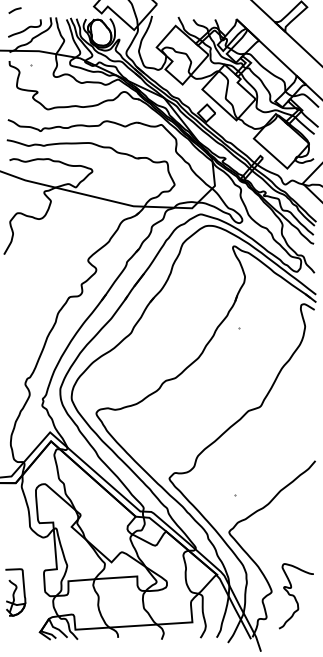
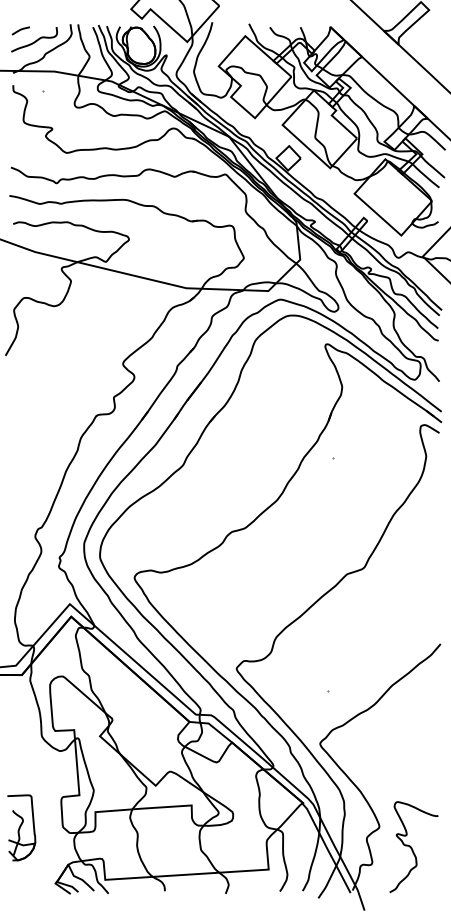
curve: (14, 10) -> (20, 30), moved
curve: (295, 596) -> (412, 847), moved

